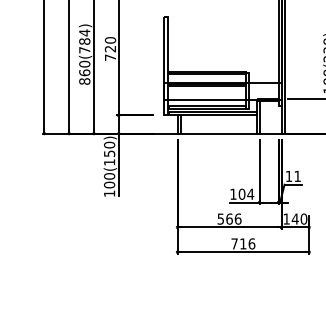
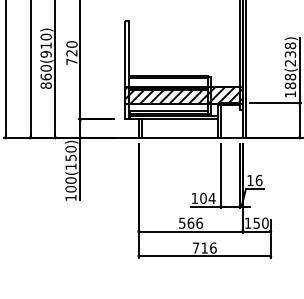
text: (84, 41) -> (45, 45), 860(784) -> 860(910)
hatch: (222, 91) -> (183, 95), added
text: (297, 176) -> (258, 180), 11 -> 16
text: (294, 218) -> (255, 222), 140 -> 150

